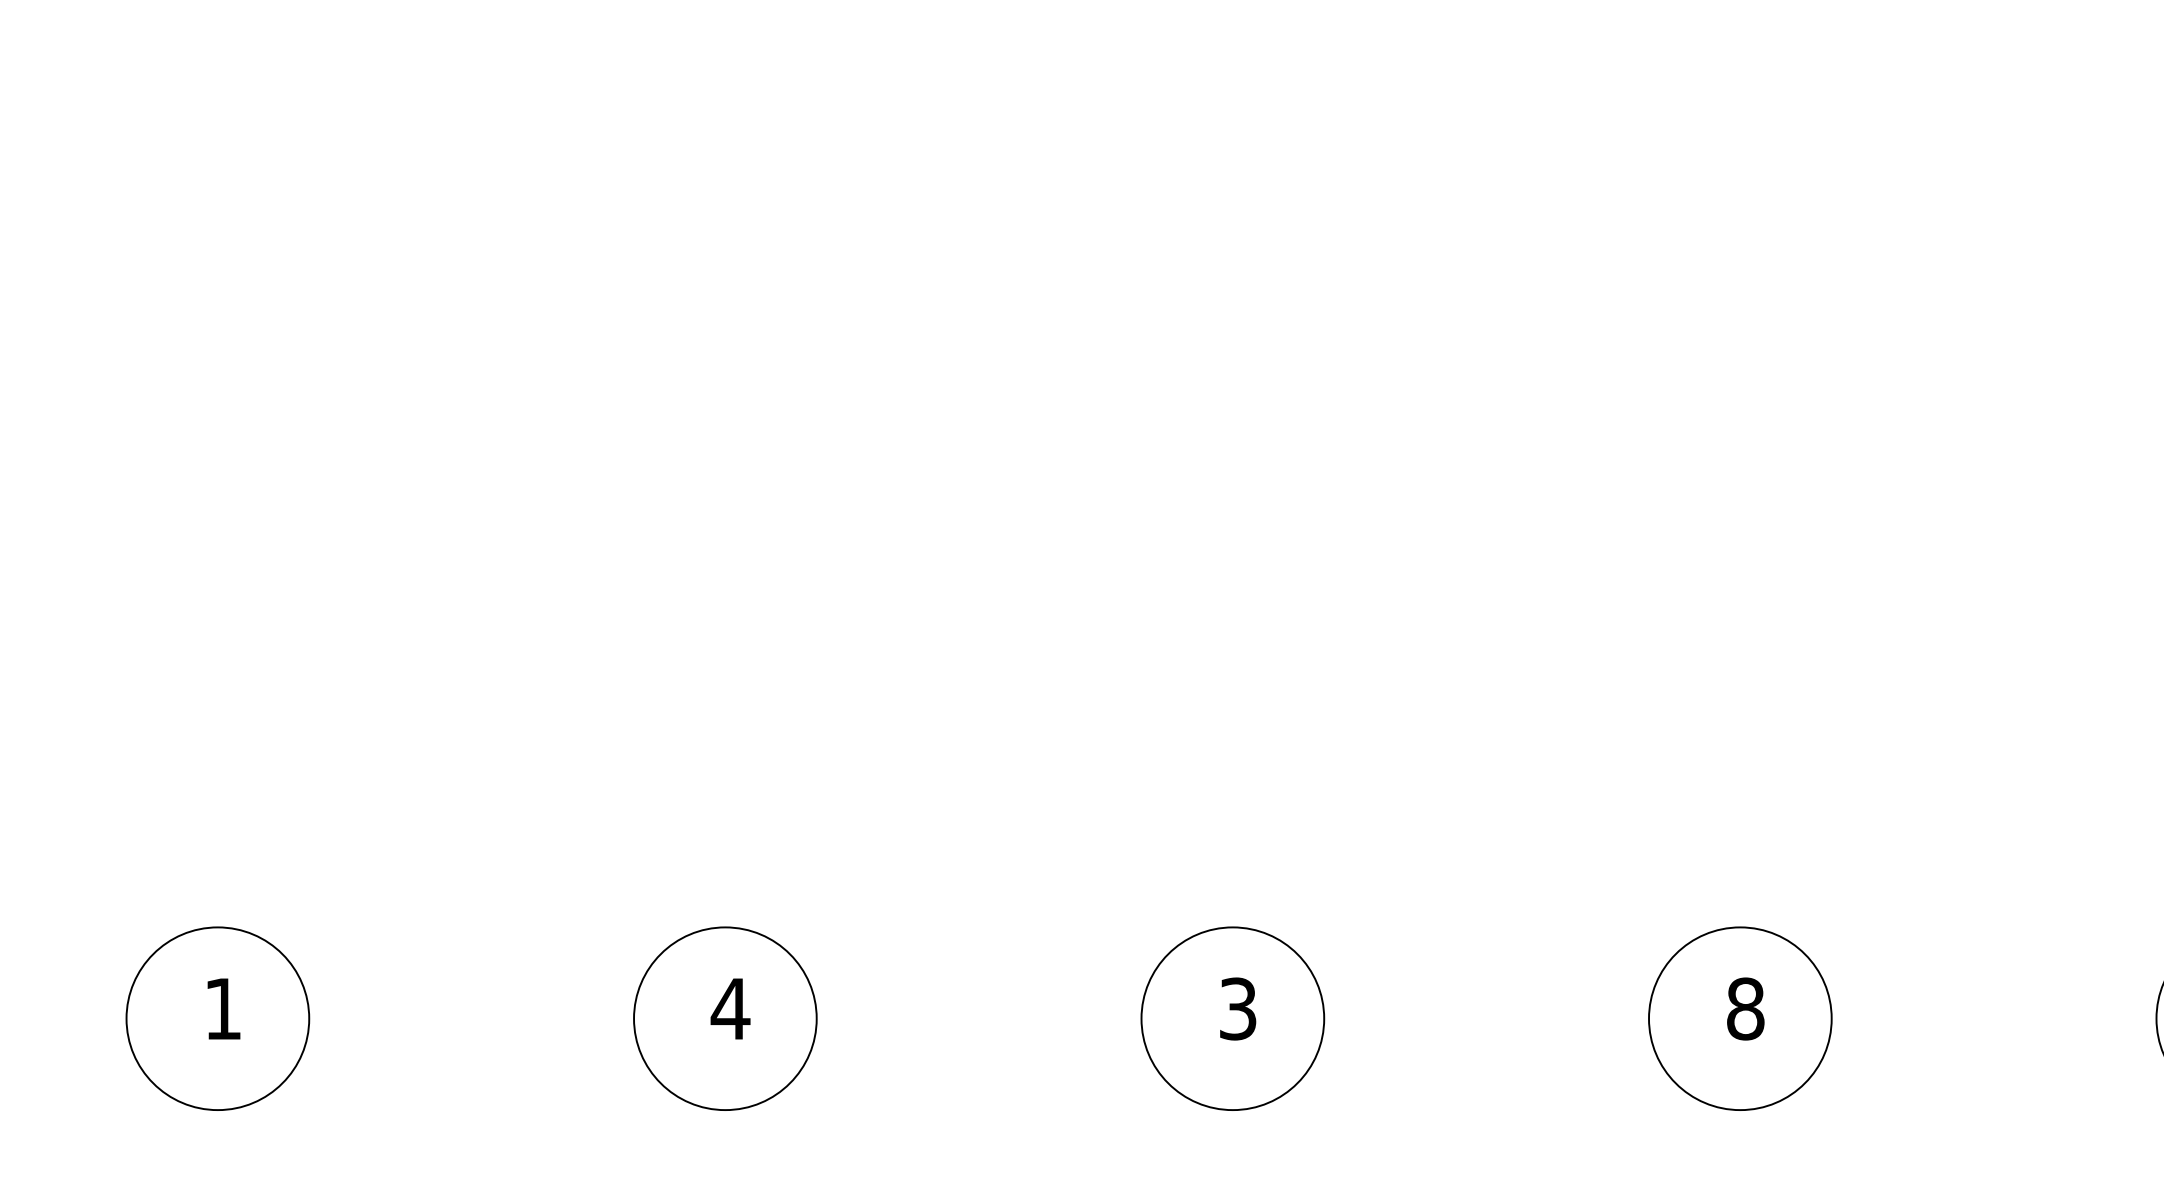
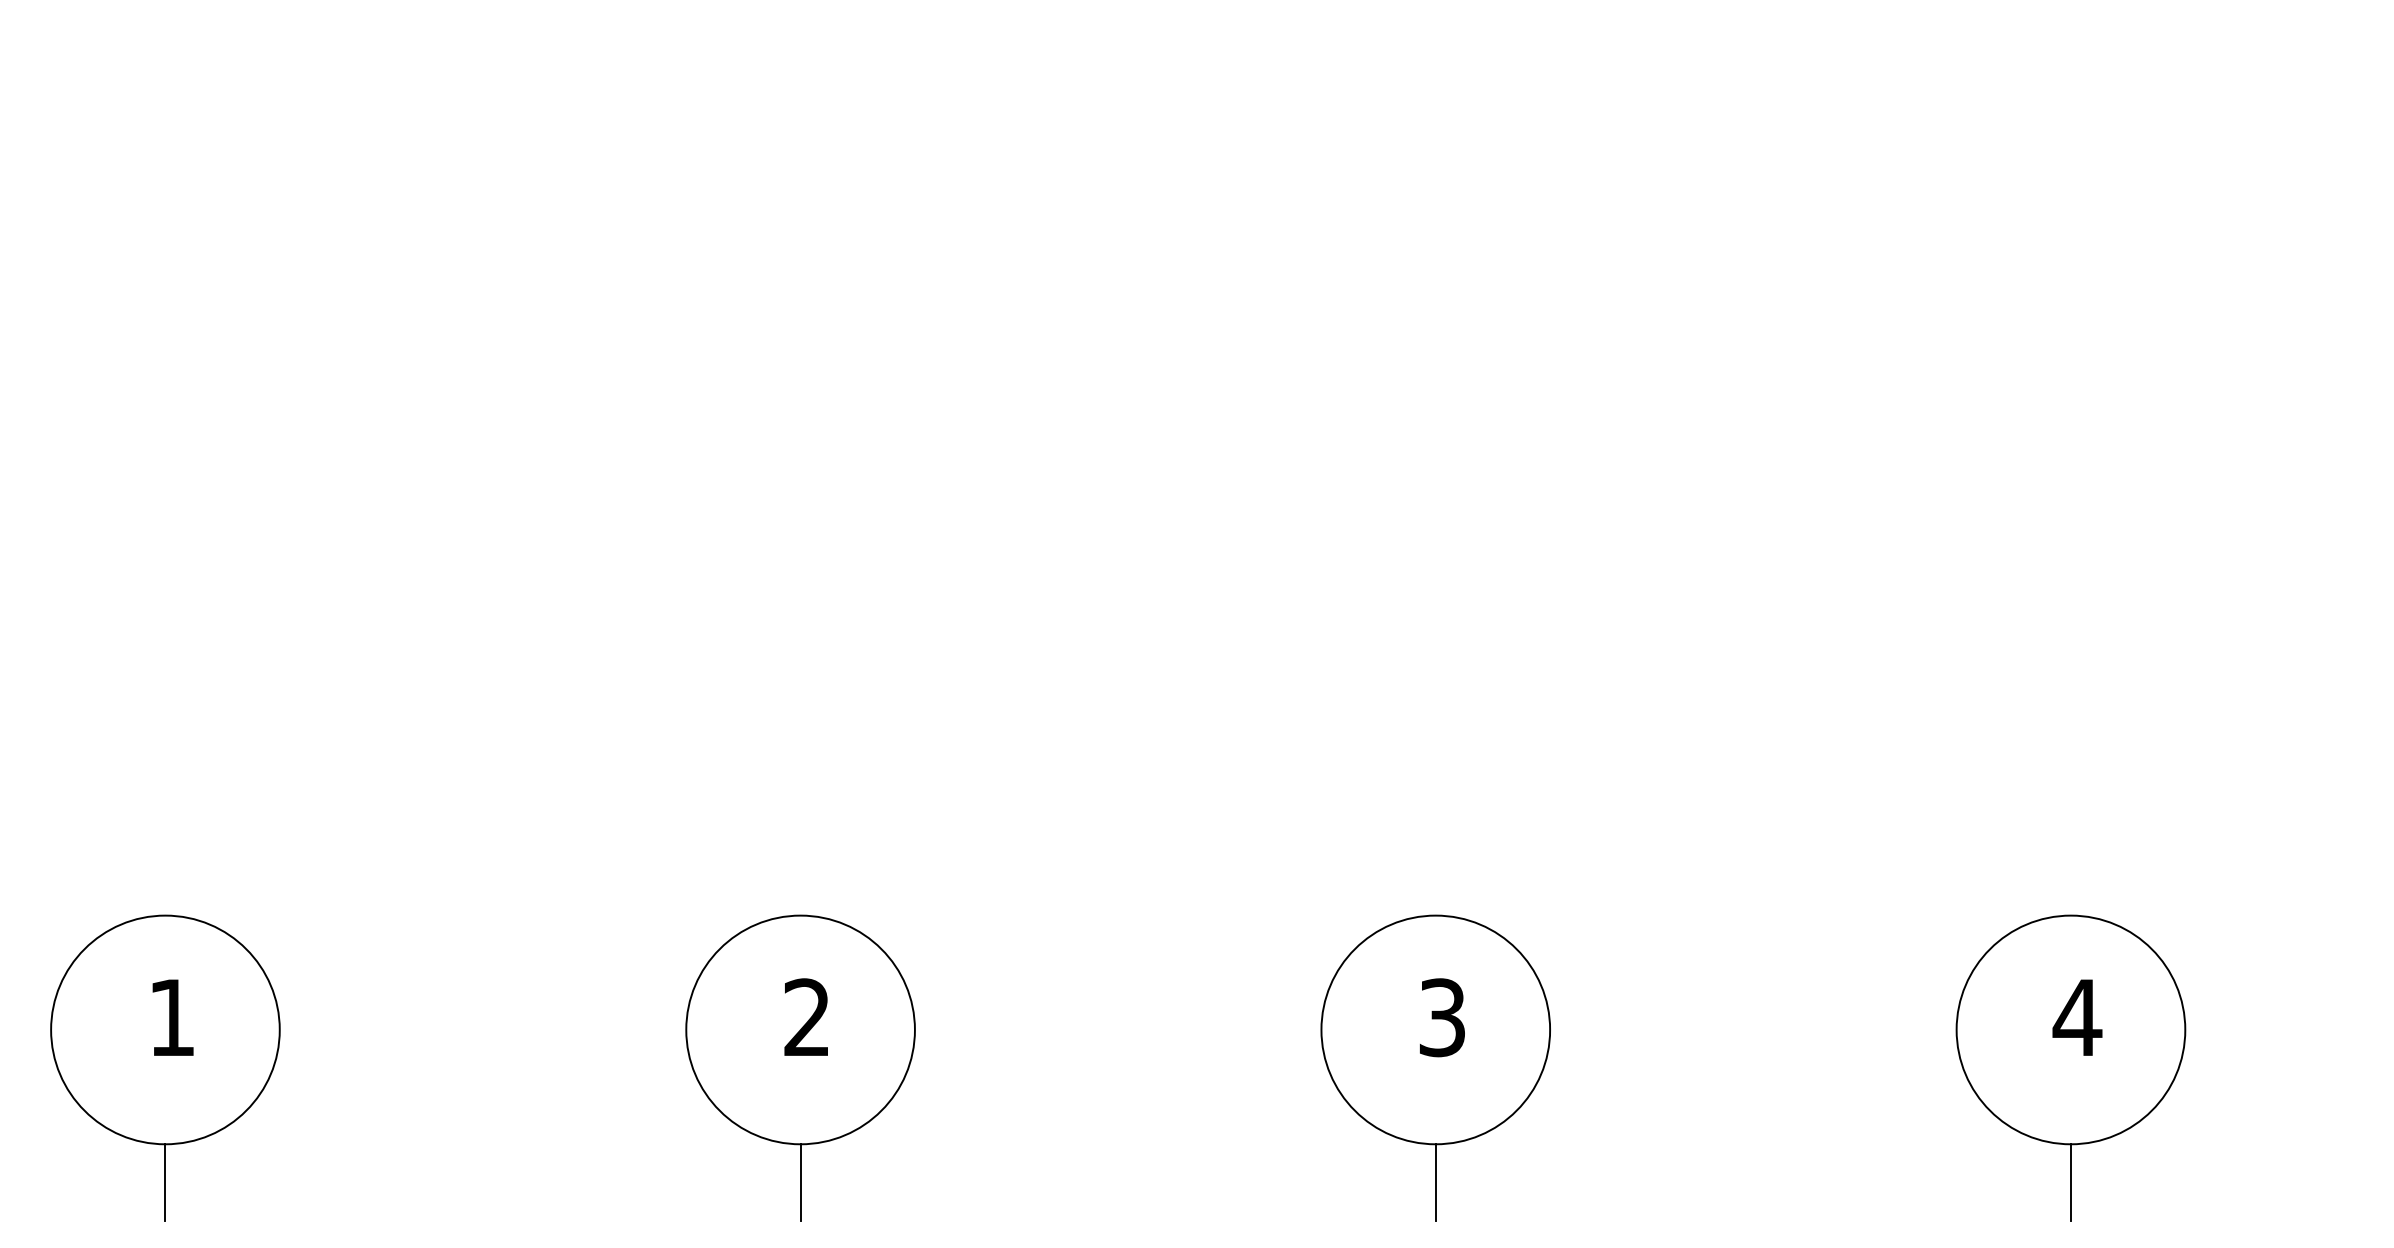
text: (730, 1008) -> (807, 1017), 4 -> 2
text: (1745, 1008) -> (2077, 1017), 8 -> 4
line: (217, 1140) -> (164, 1182), added
line: (725, 1140) -> (800, 1182), added
line: (1232, 1140) -> (1435, 1182), added
line: (1740, 1140) -> (2071, 1182), added

